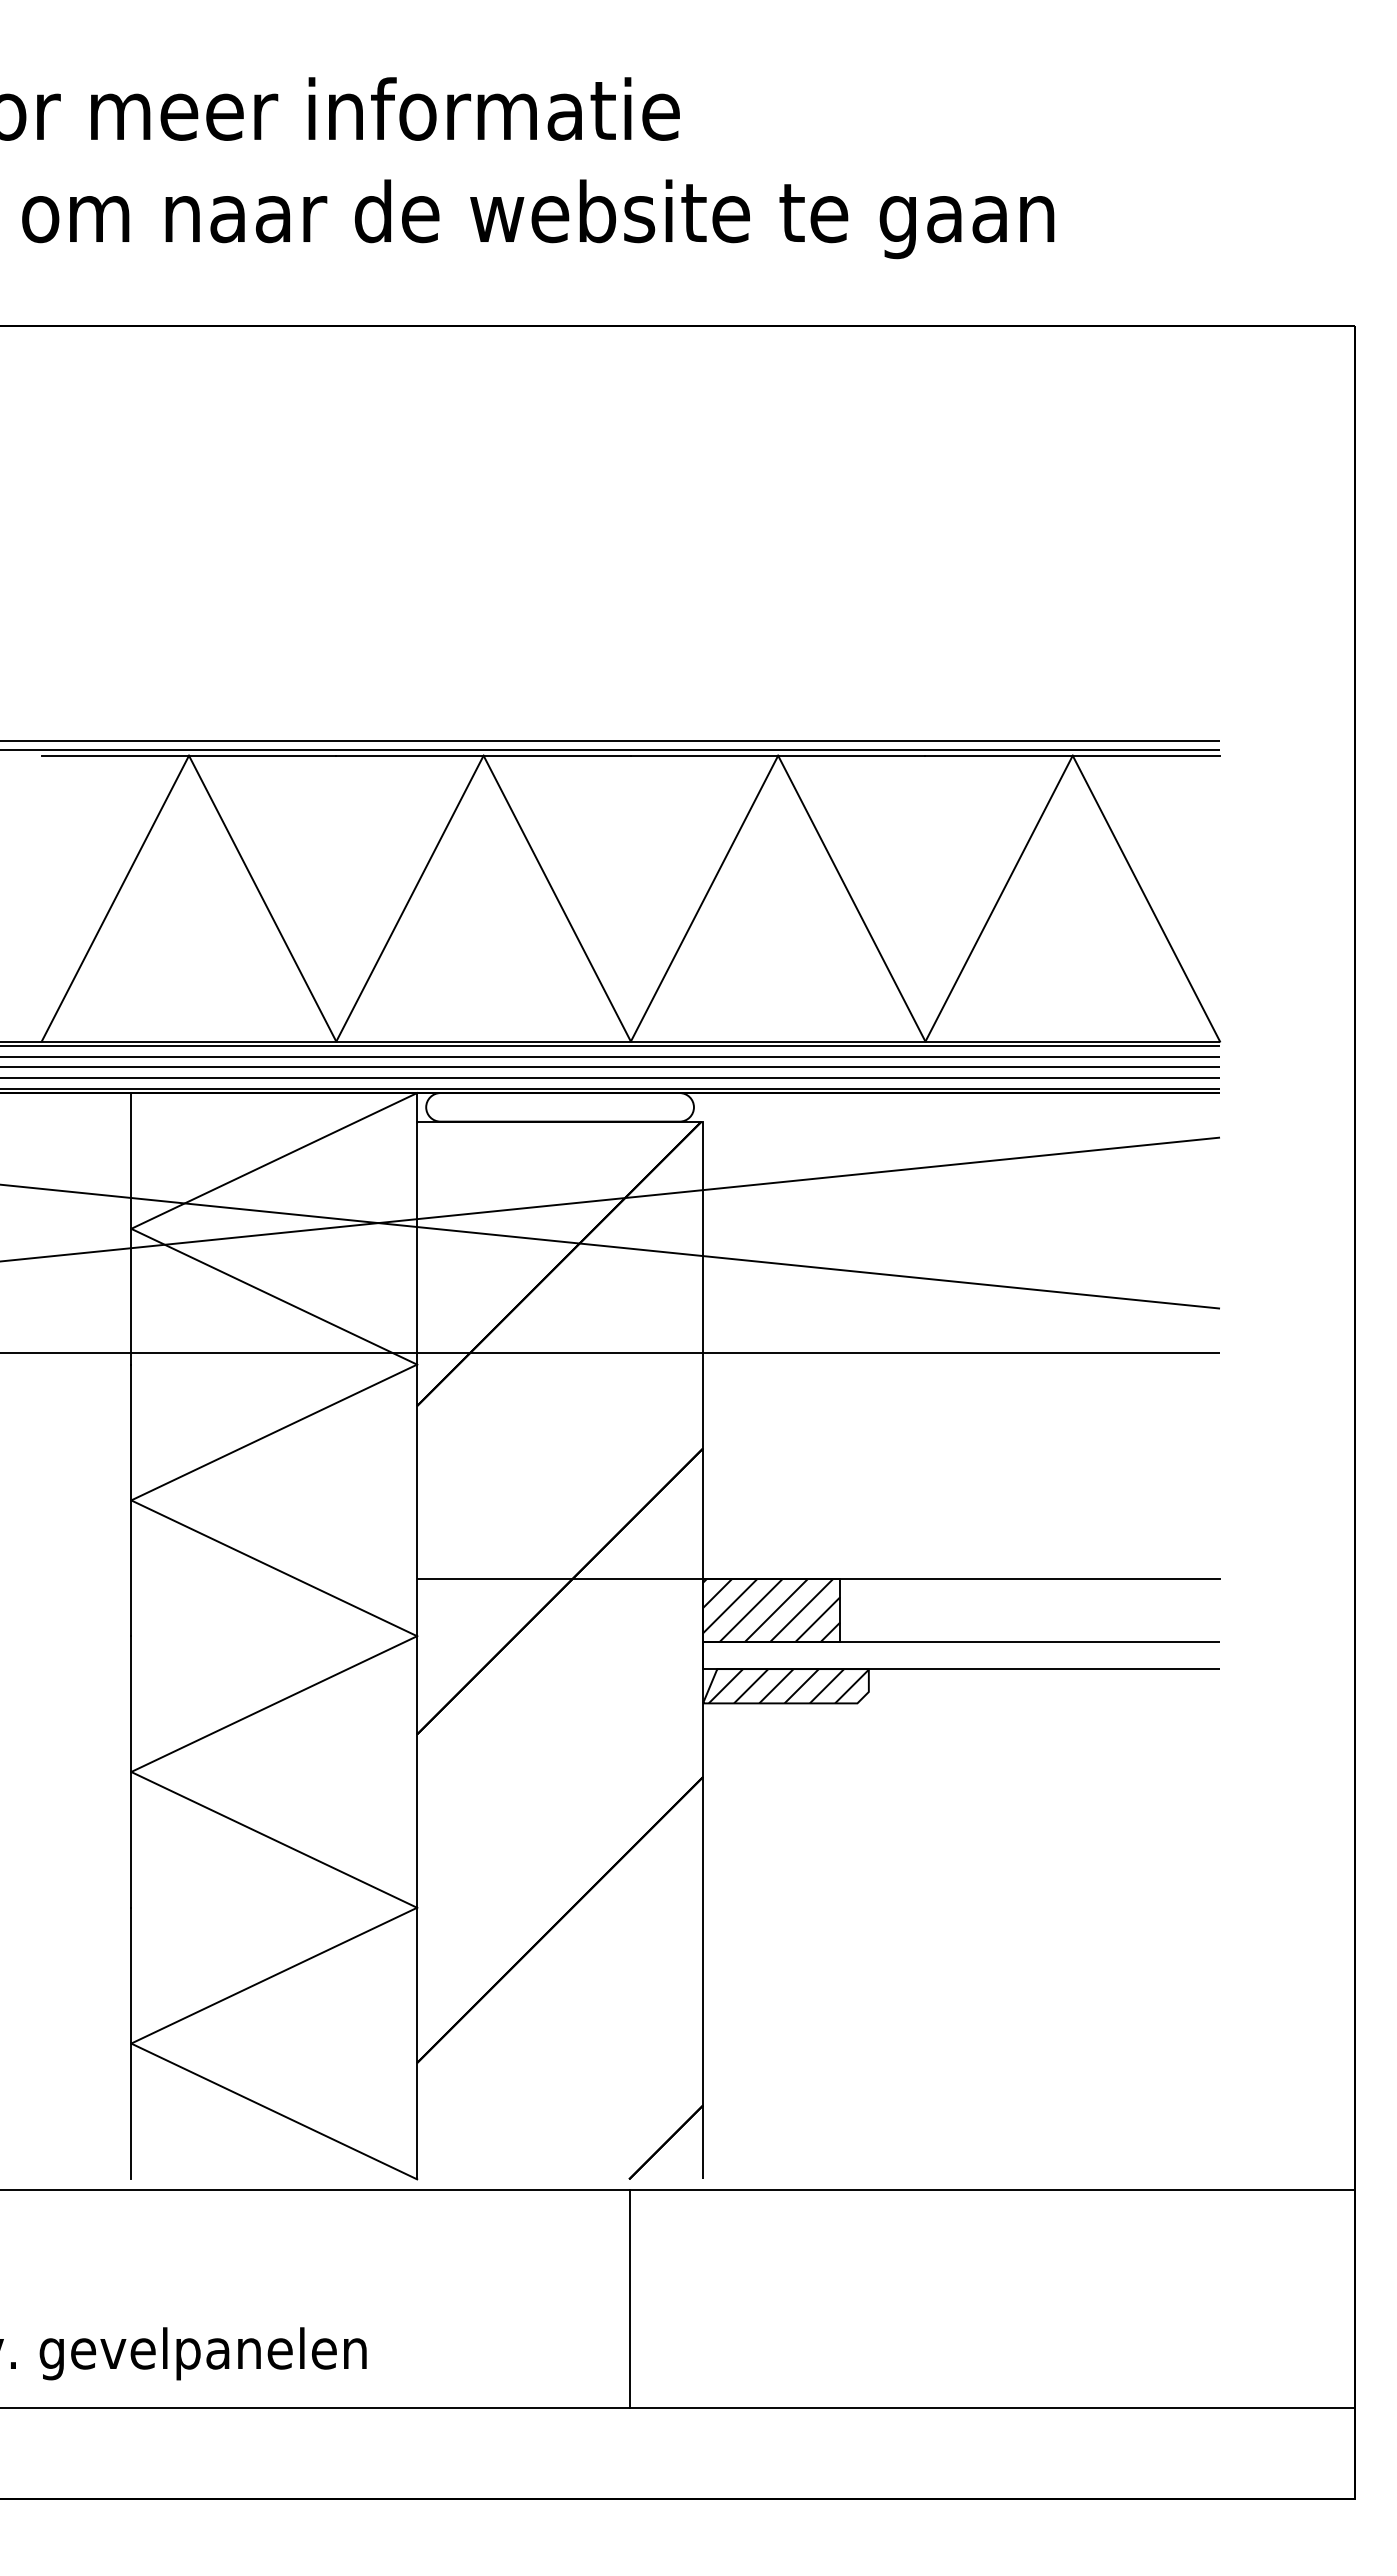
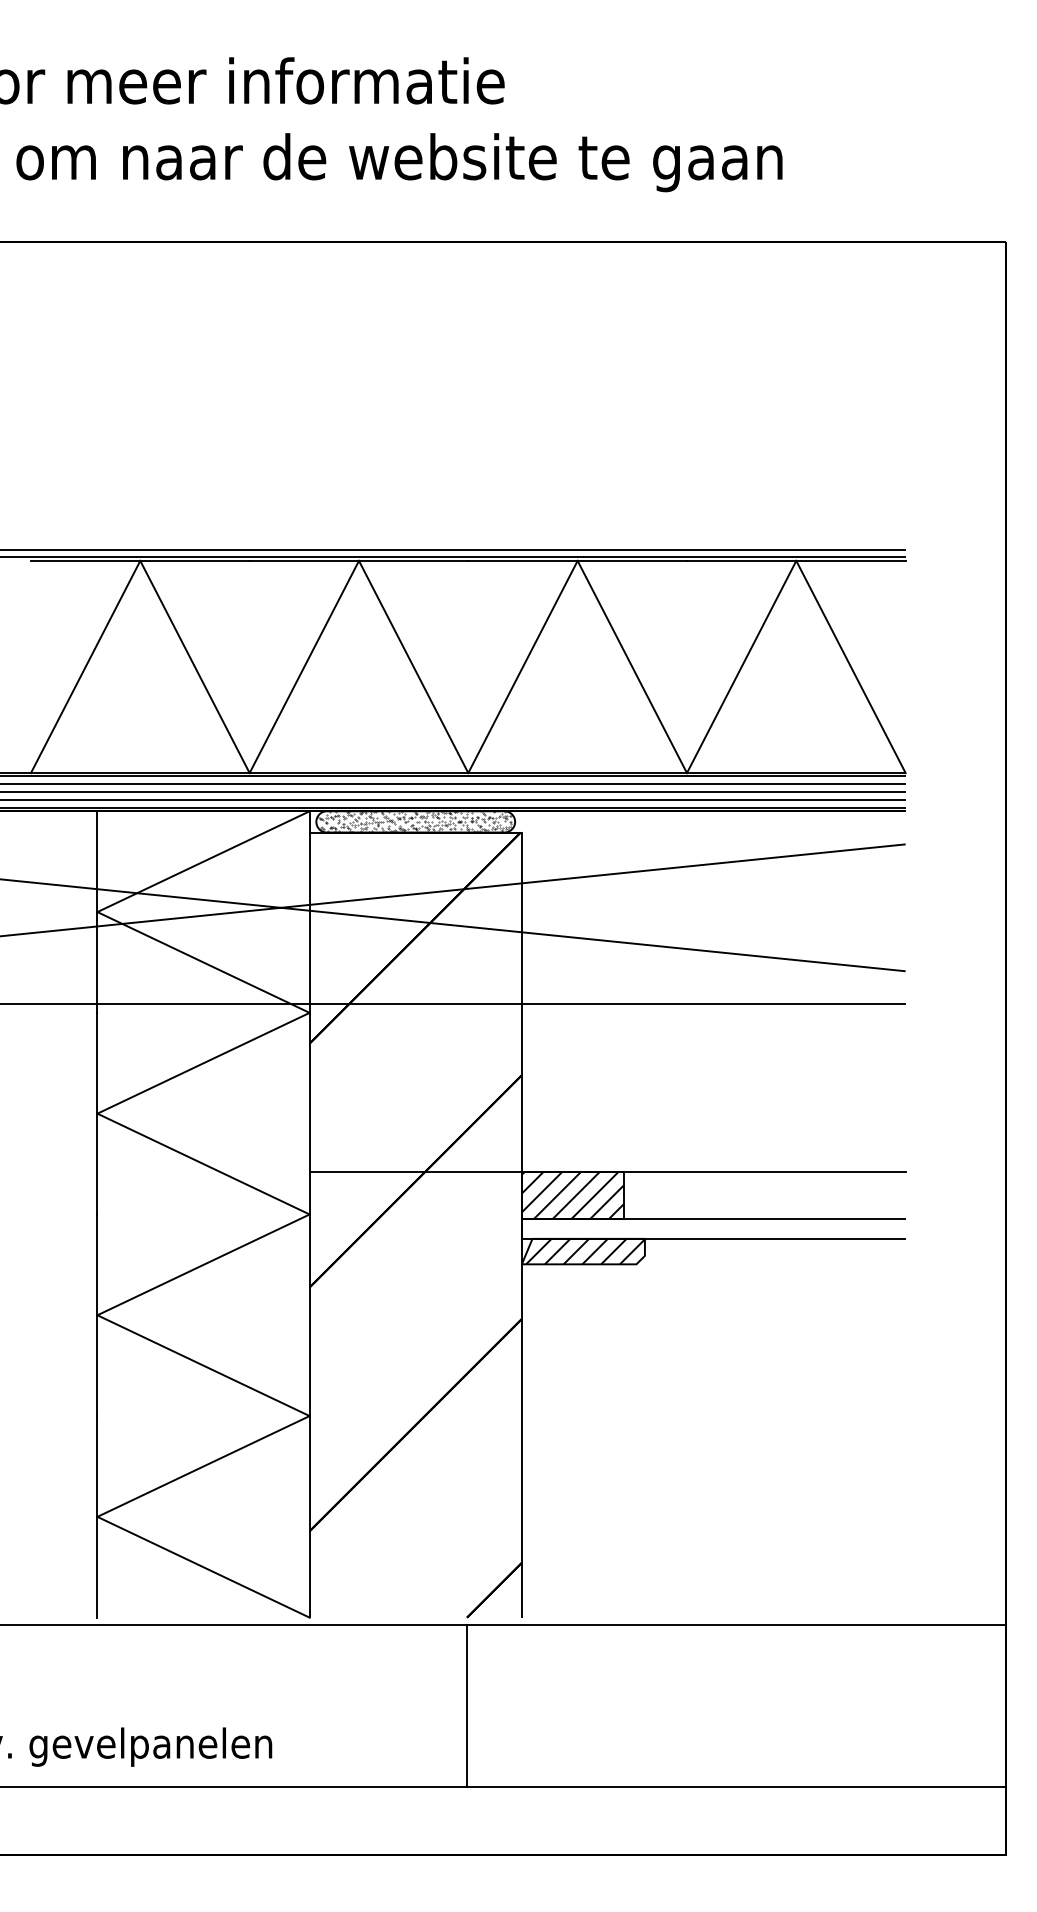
hatch: (558, 1107) -> (414, 822), added

